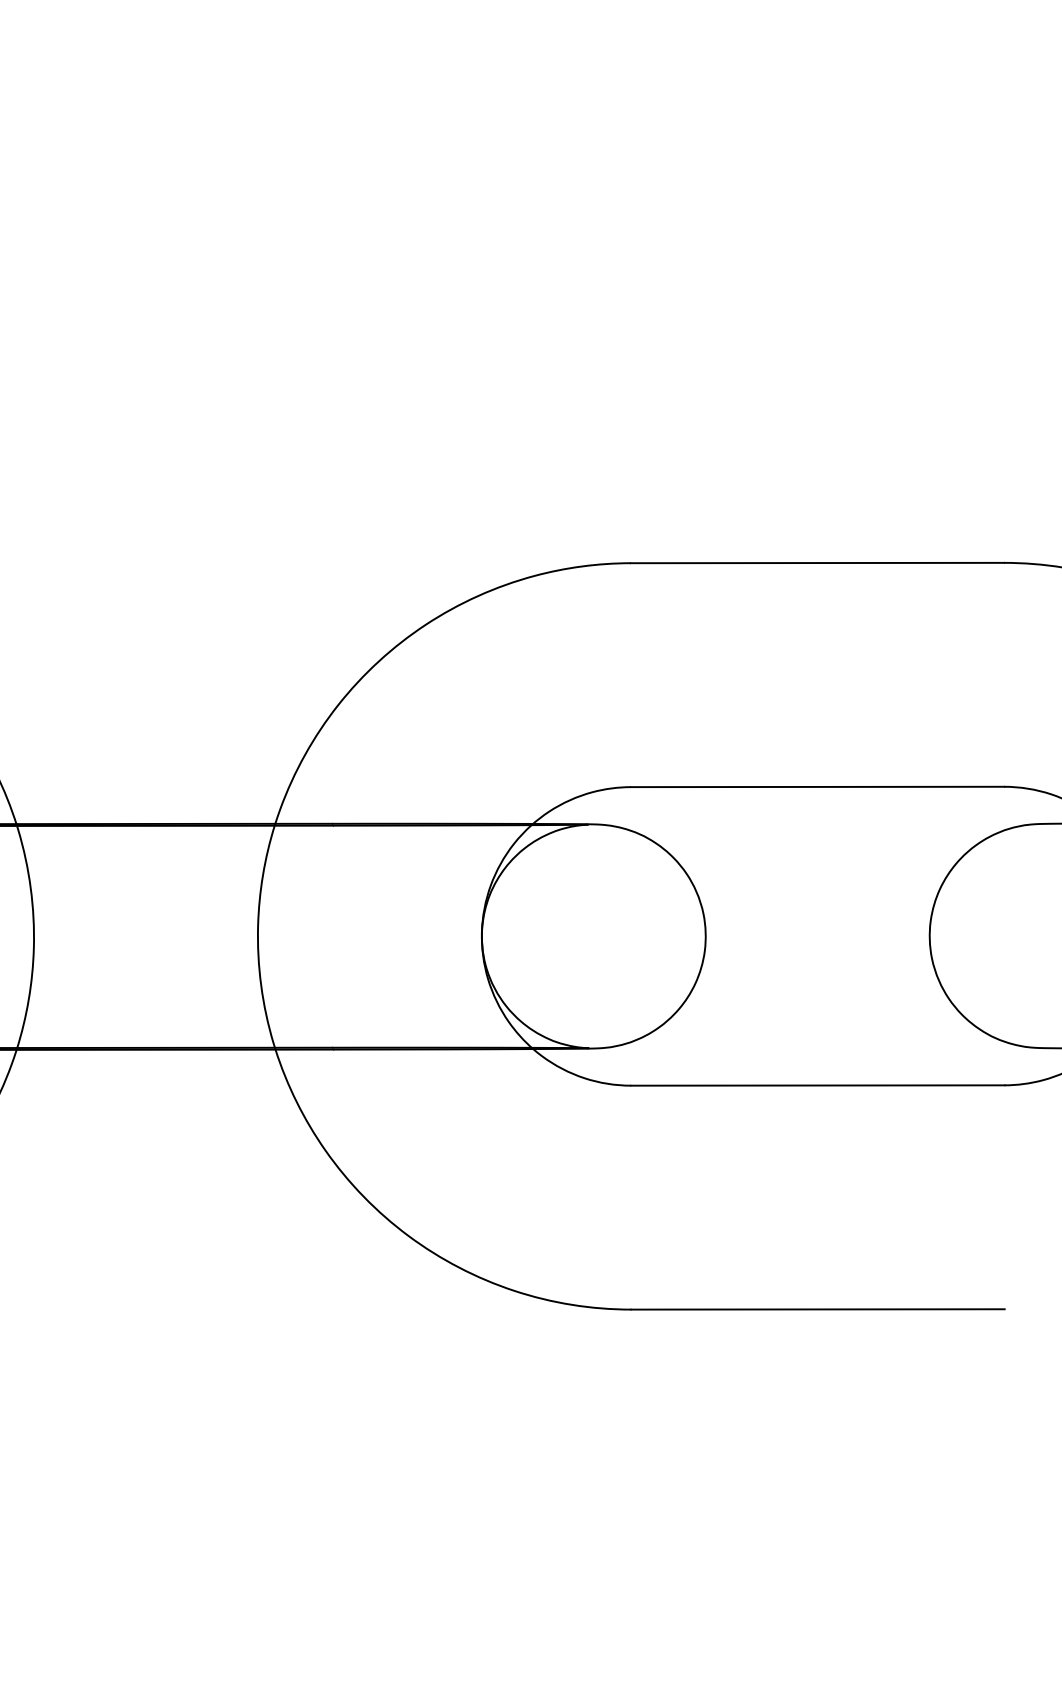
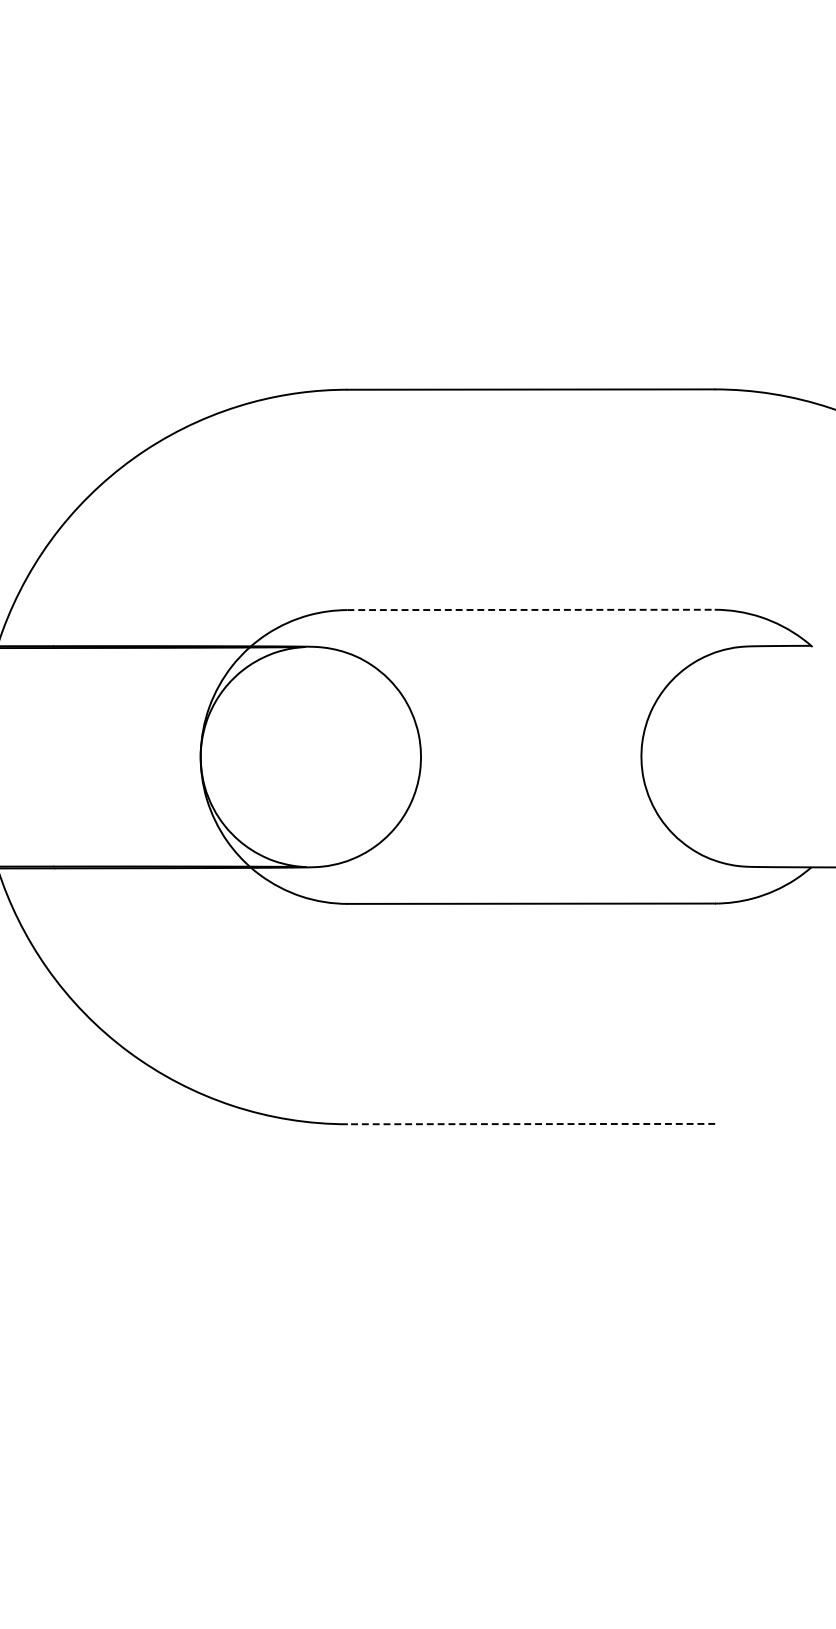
line: (817, 786) -> (530, 609), solid -> dashed
line: (818, 1309) -> (531, 1124), solid -> dashed

